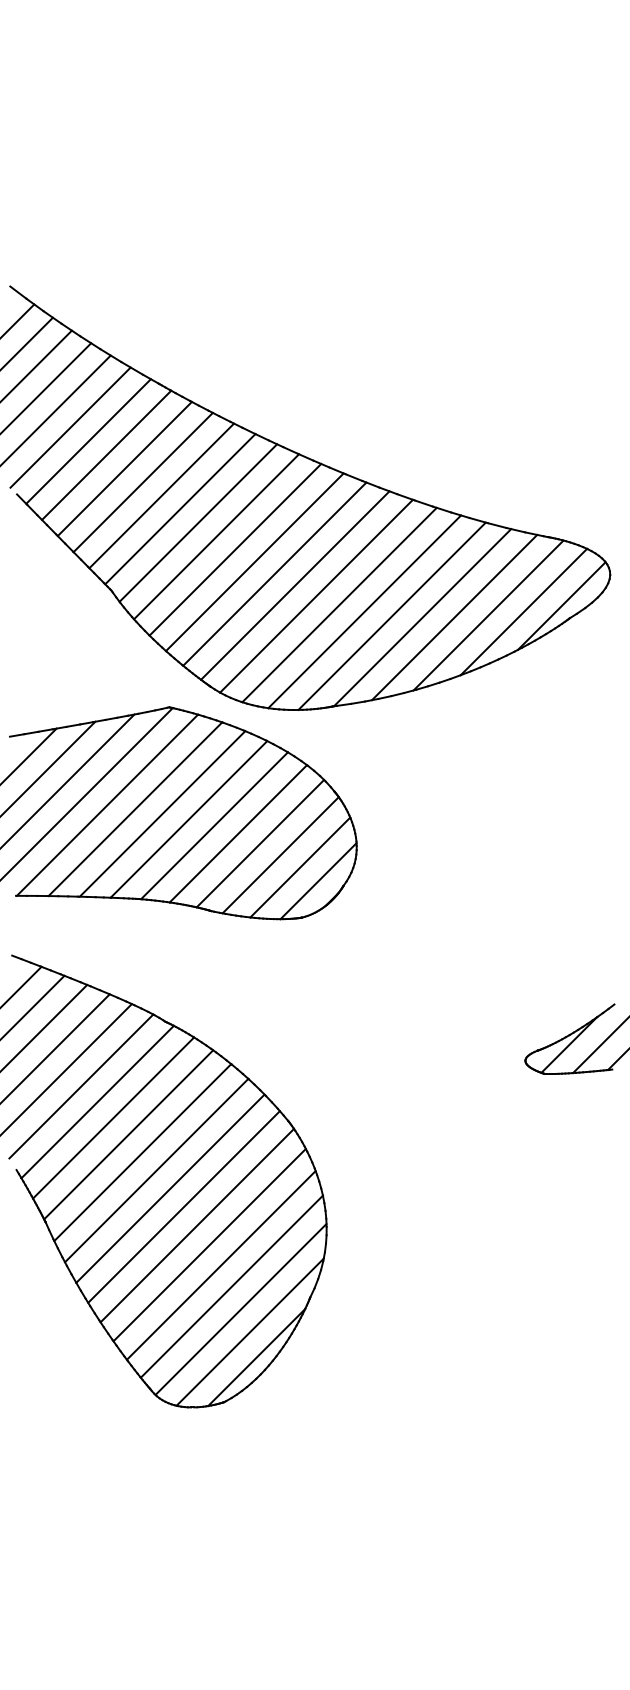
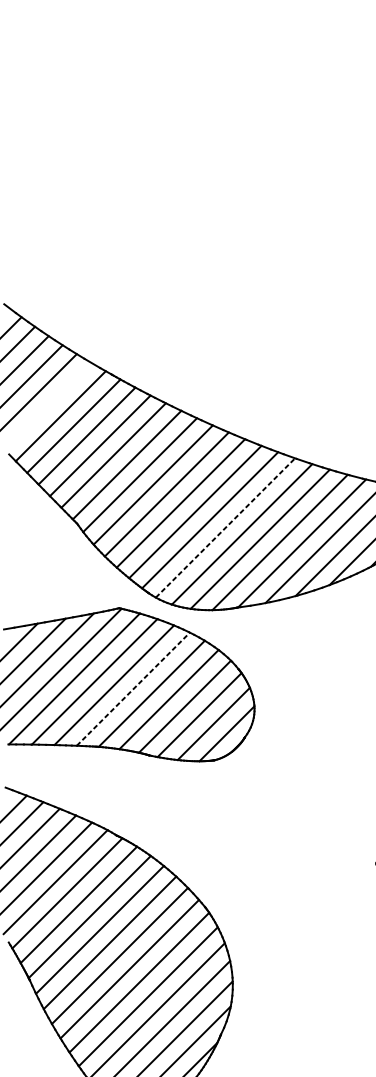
line: (70, 427) -> (47, 406), removed
line: (316, 595) -> (225, 527), solid -> dashed
line: (189, 819) -> (133, 689), solid -> dashed

